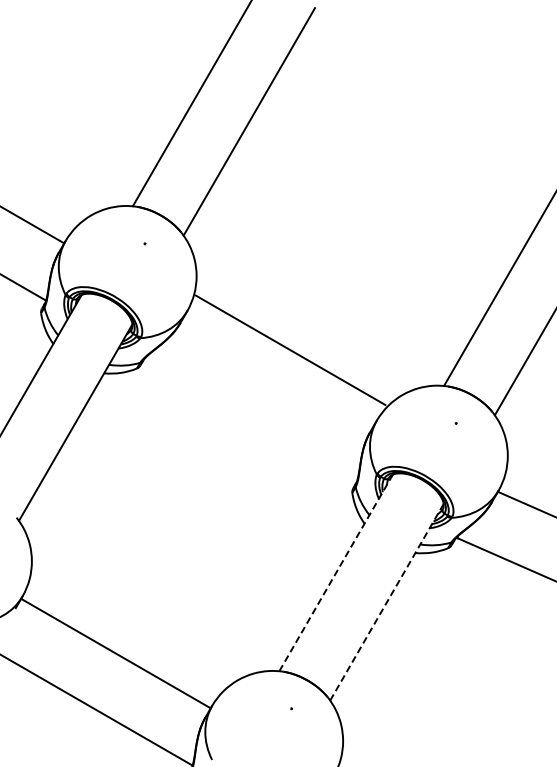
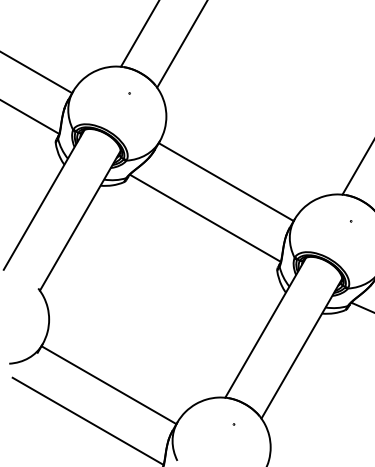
line: (290, 350) -> (226, 182), moved
line: (251, 418) -> (205, 217), added
line: (335, 573) -> (265, 328), dashed -> solid
line: (386, 602) -> (301, 348), dashed -> solid

